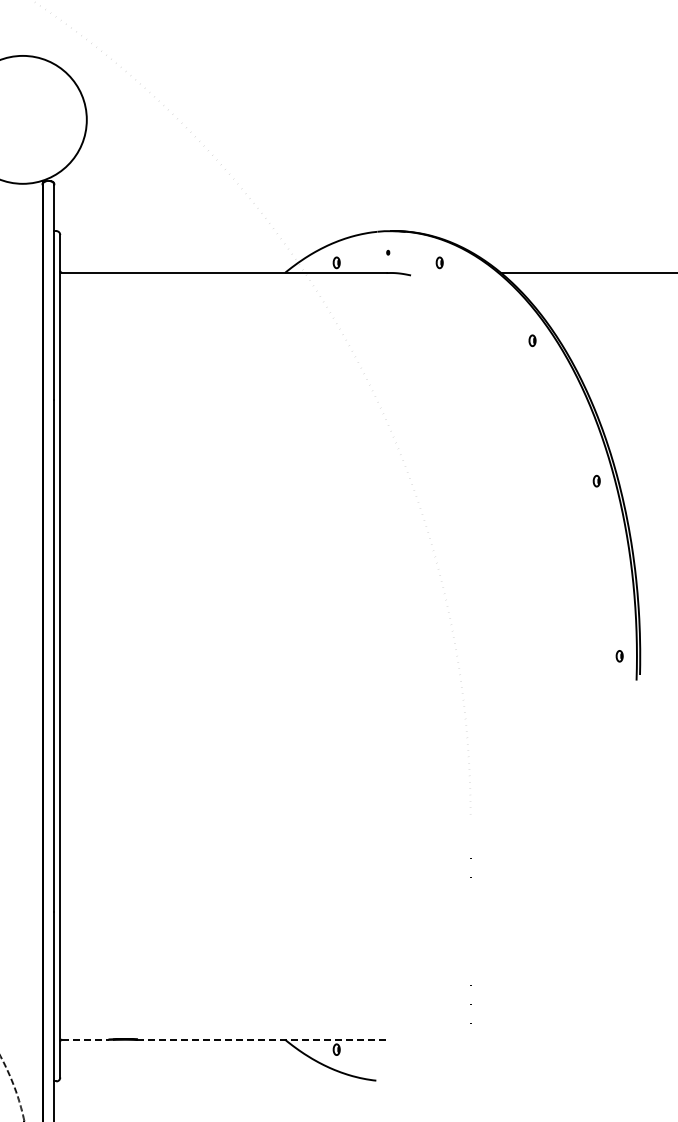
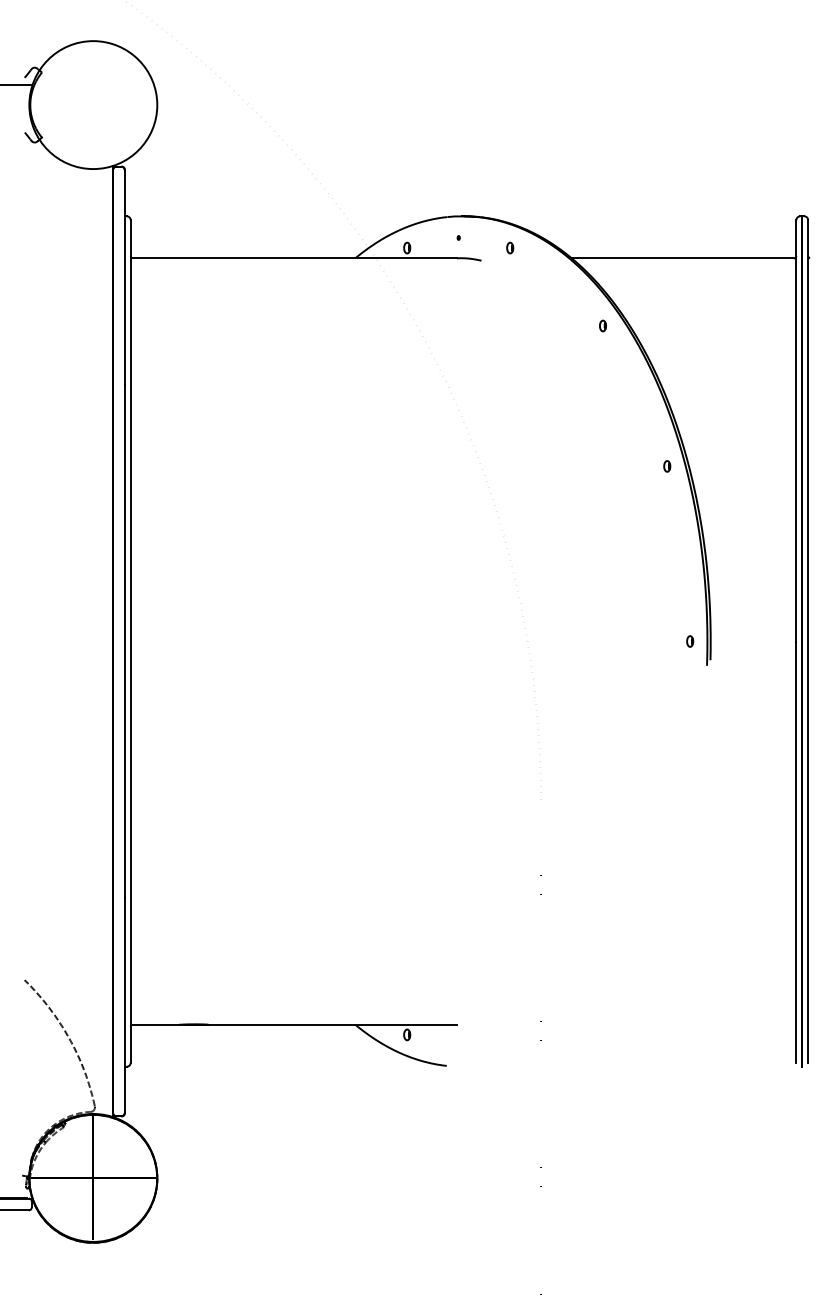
line: (86, 1039) -> (156, 1024), dashed -> solid
line: (262, 1039) -> (332, 1024), dashed -> solid

